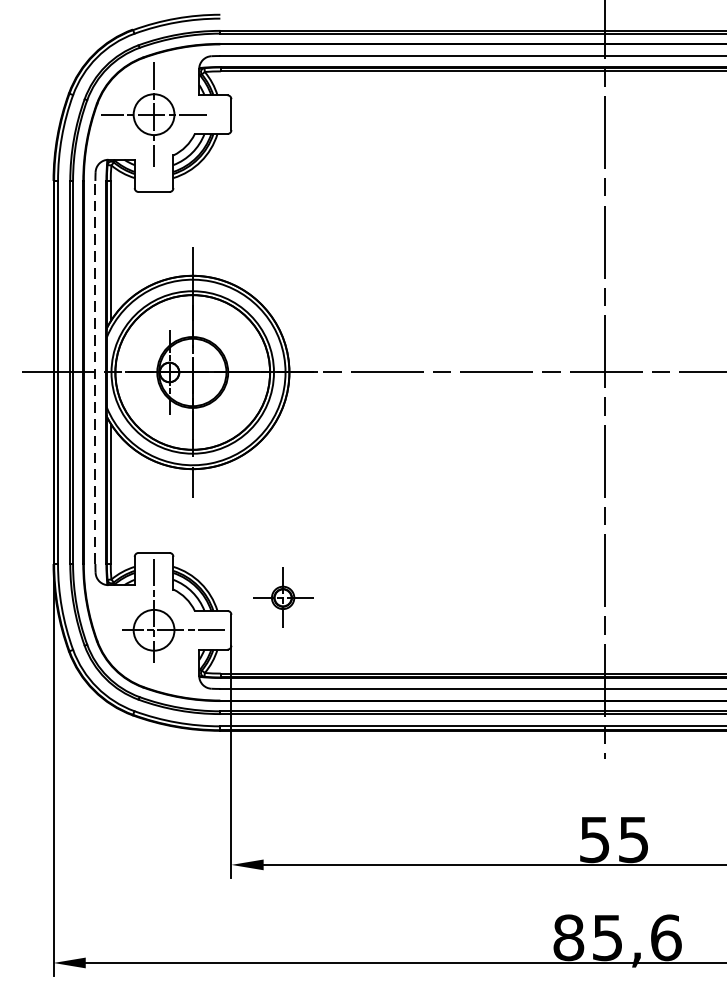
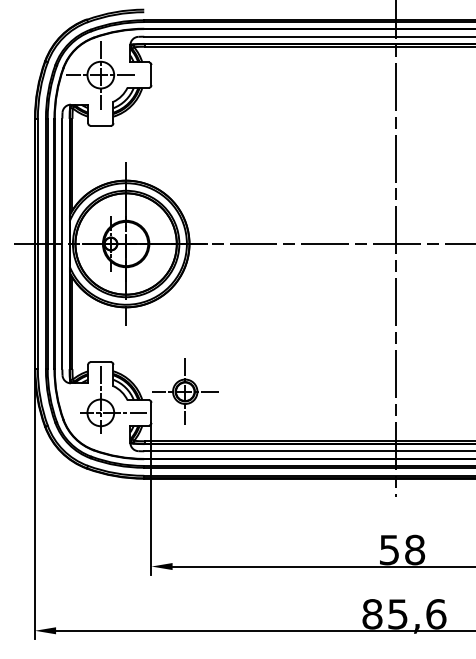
line: (95, 371) -> (62, 243), dashed -> solid
part: (283, 597) -> (185, 391), size x1.67
text: (634, 838) -> (415, 549), 55 -> 58

